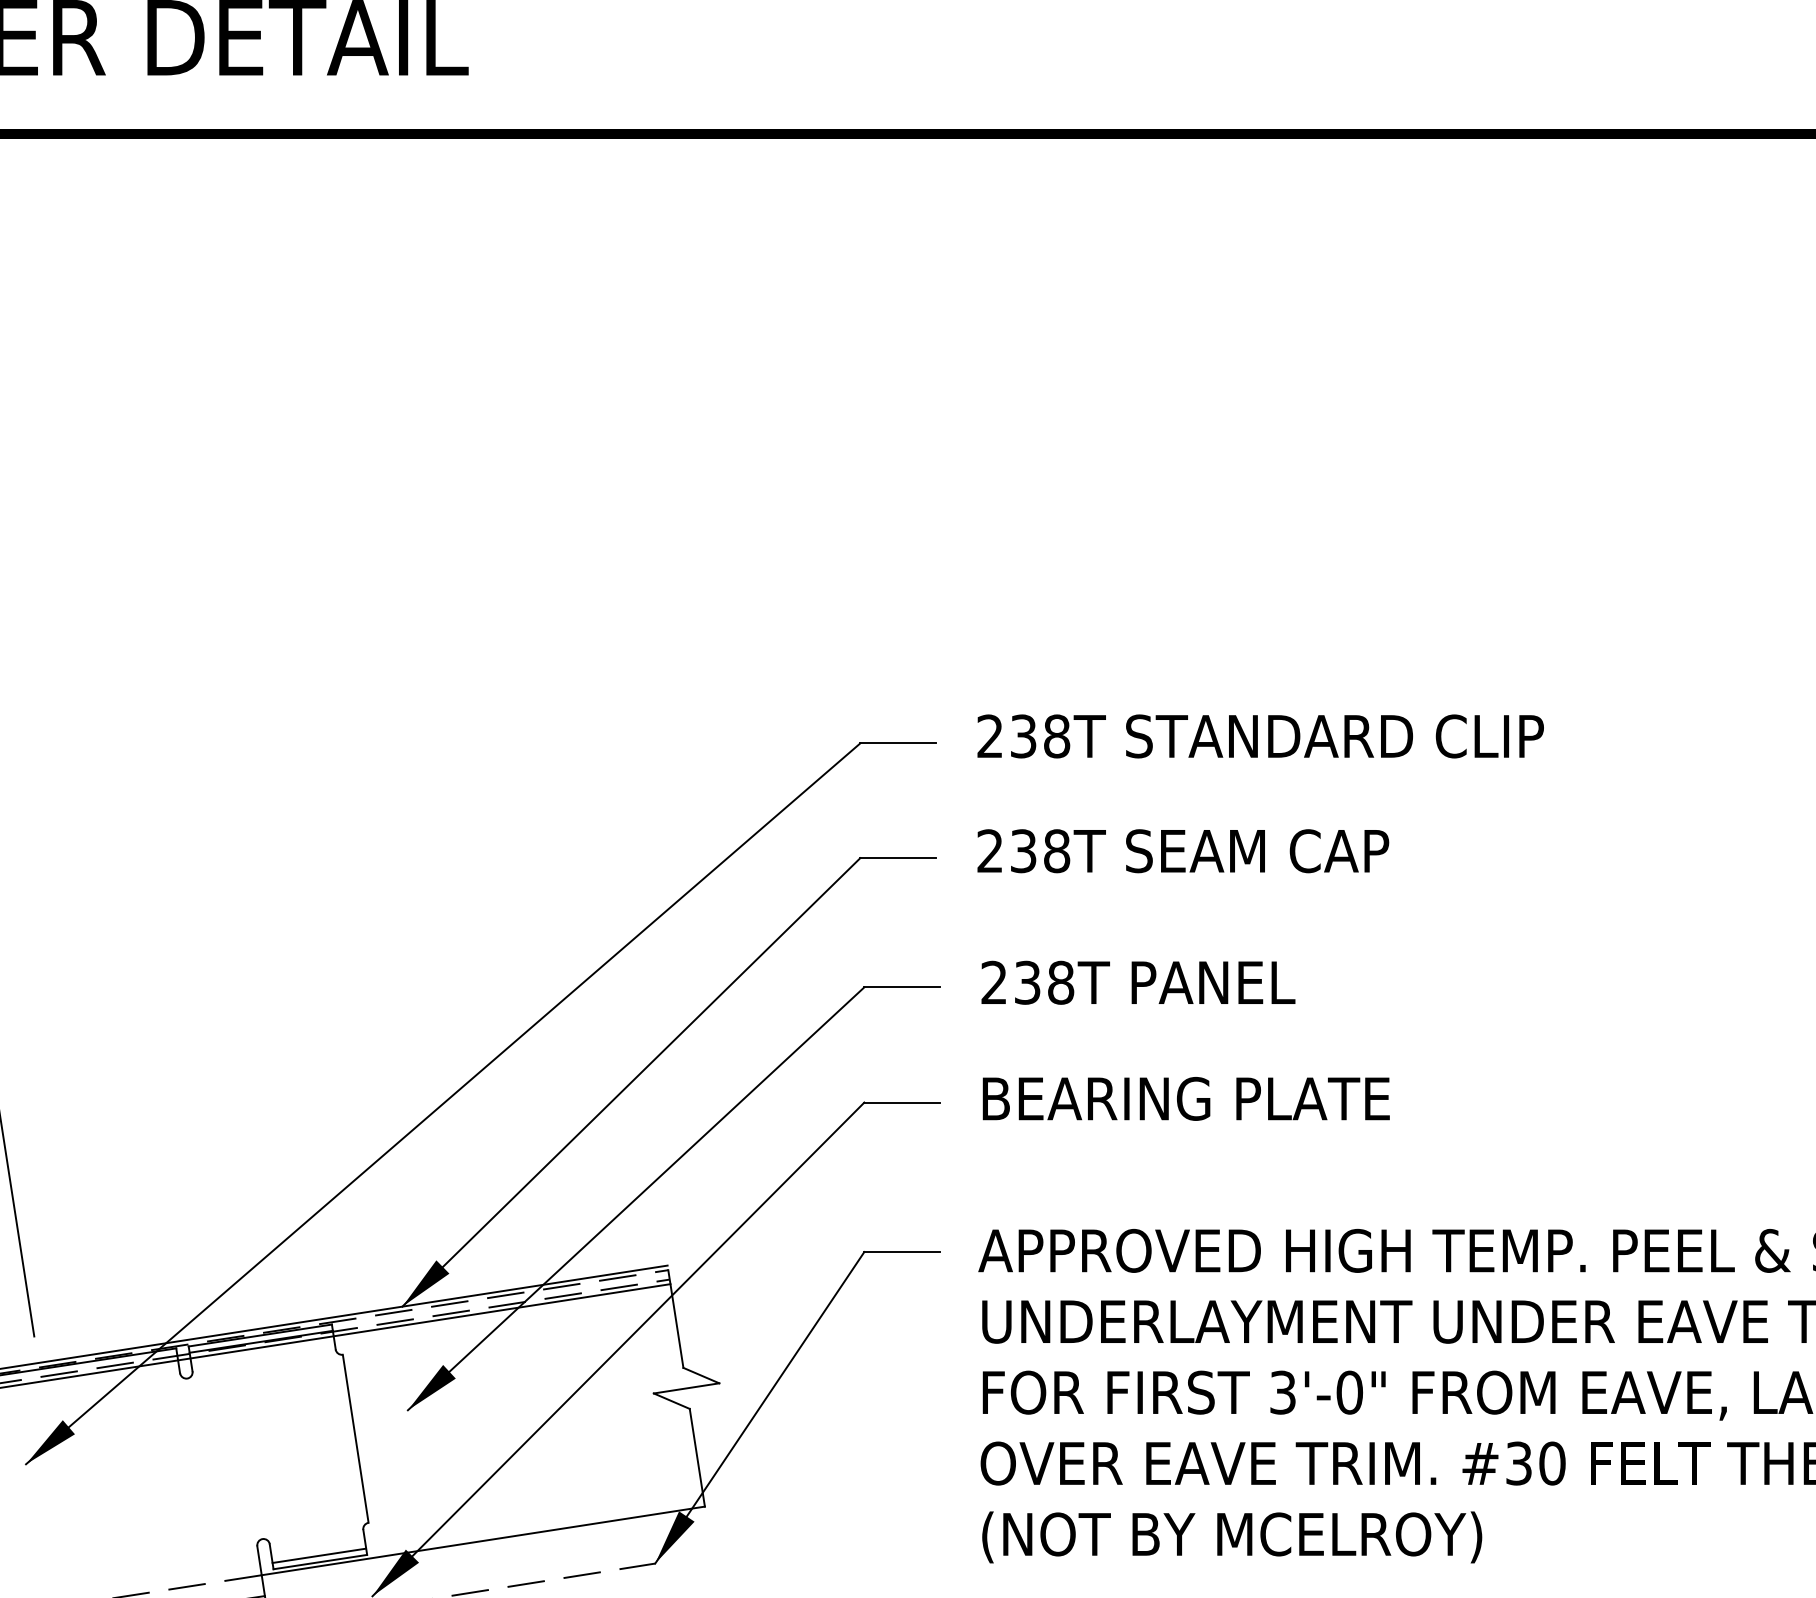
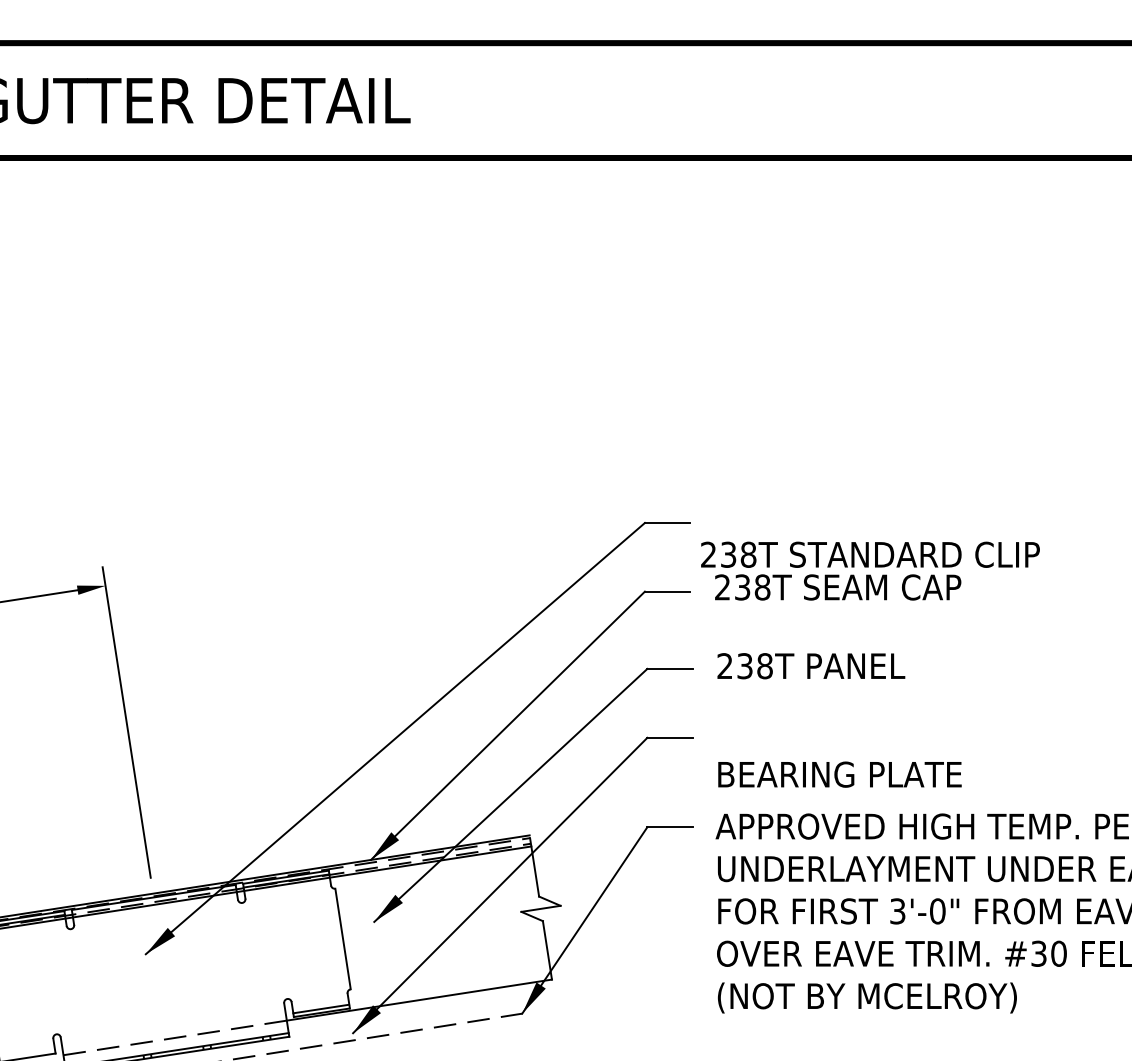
text: (1260, 735) -> (870, 554), moved
text: (1185, 1098) -> (839, 774), moved

